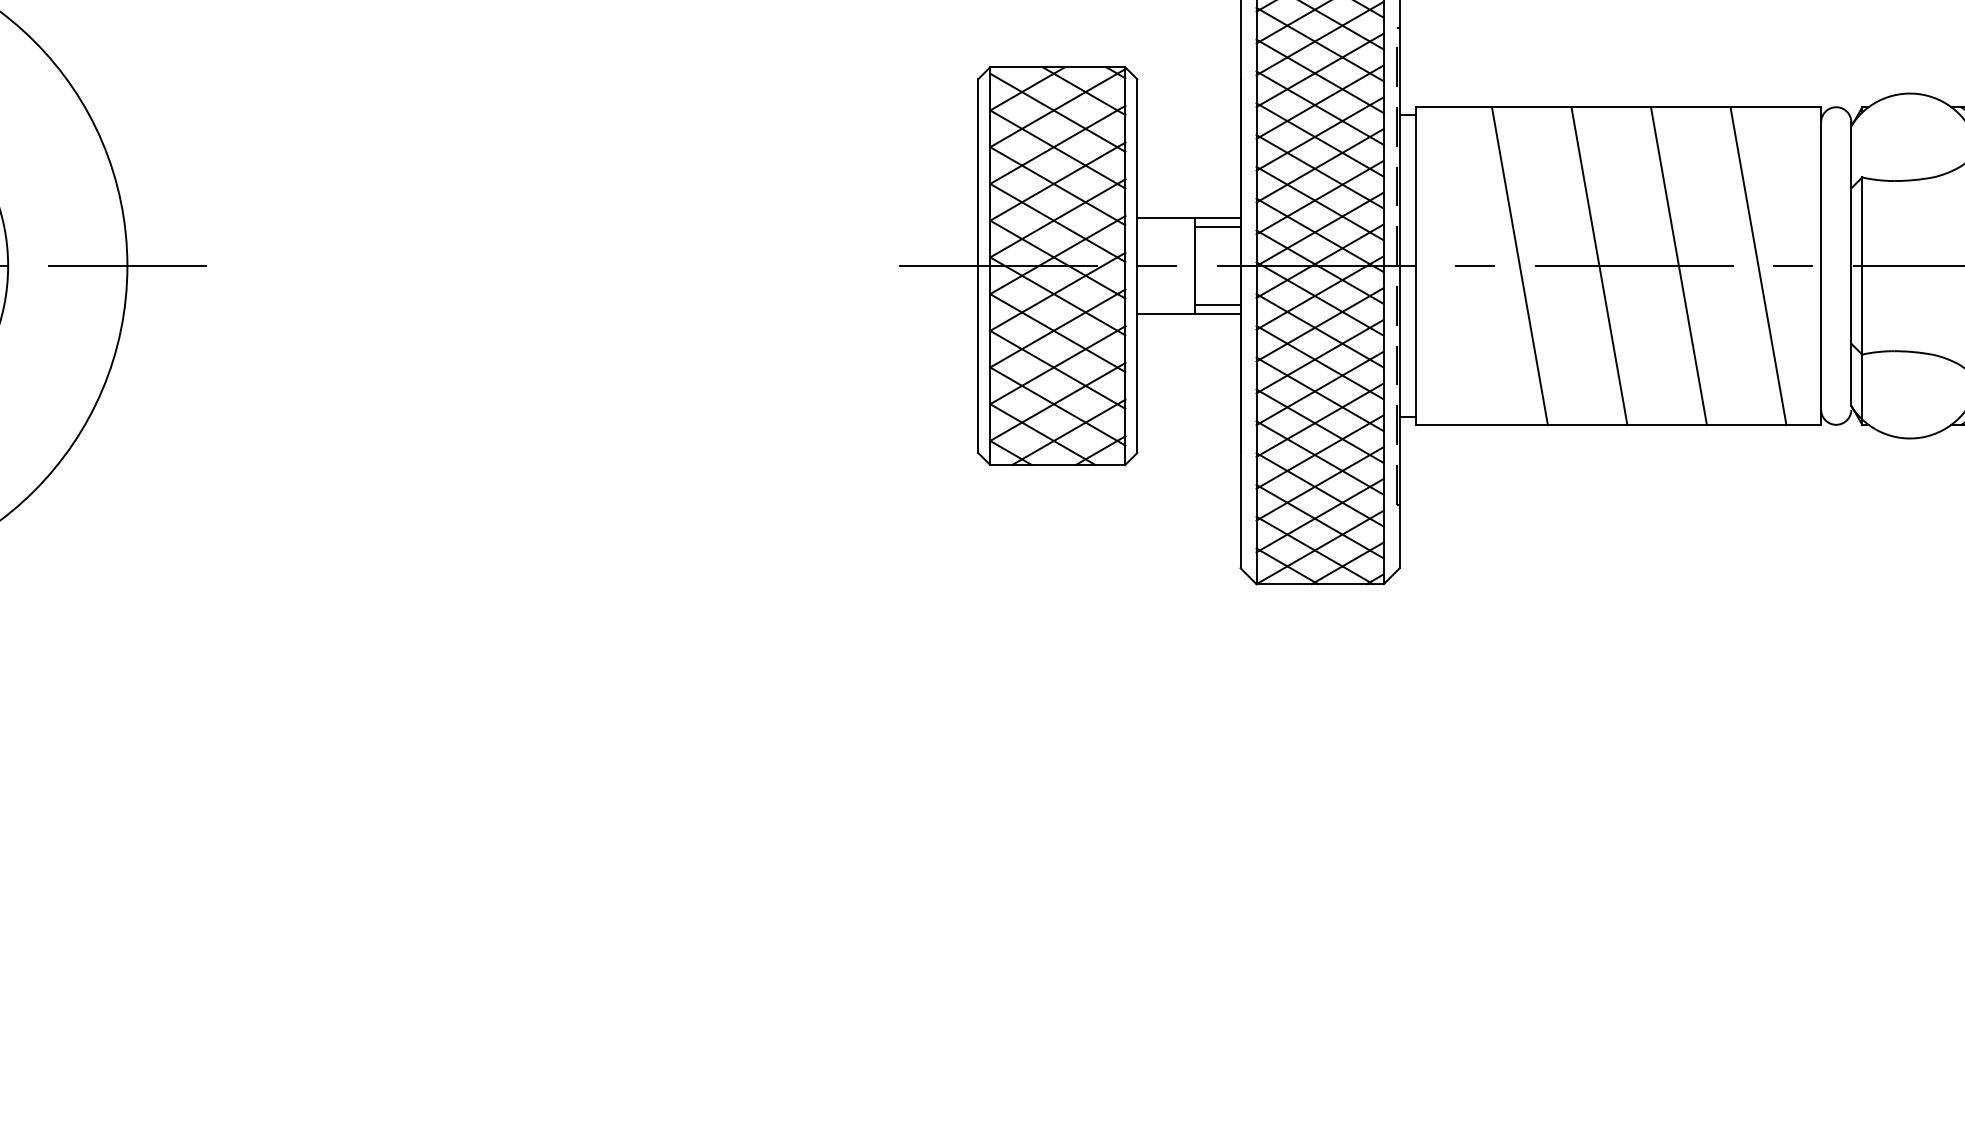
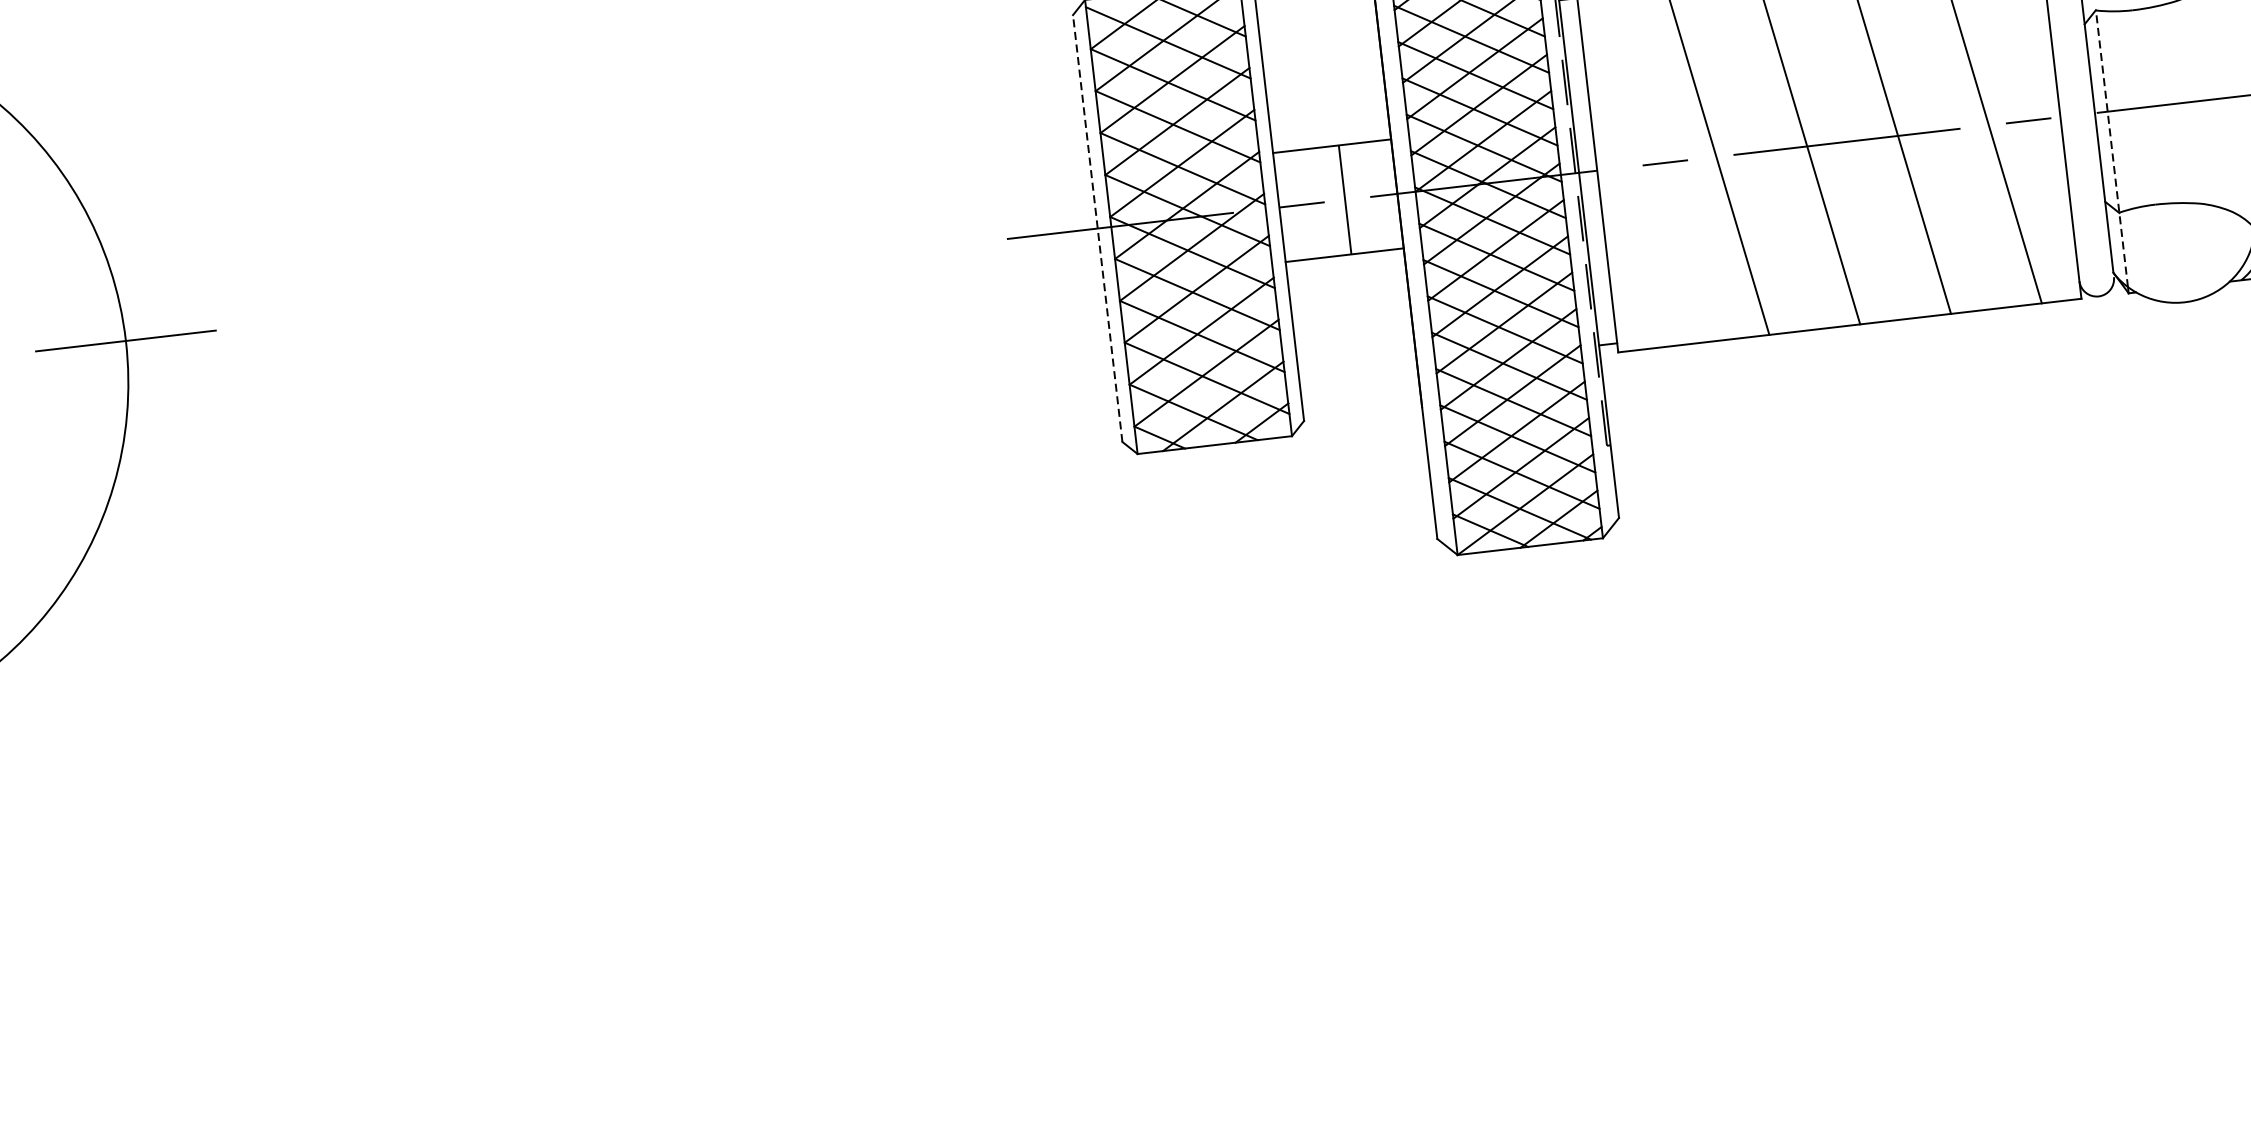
line: (1217, 227) -> (1365, 152), removed
line: (978, 266) -> (1098, 228), solid -> dashed
line: (1862, 297) -> (2111, 147), solid -> dashed
line: (1217, 305) -> (1376, 241), removed

